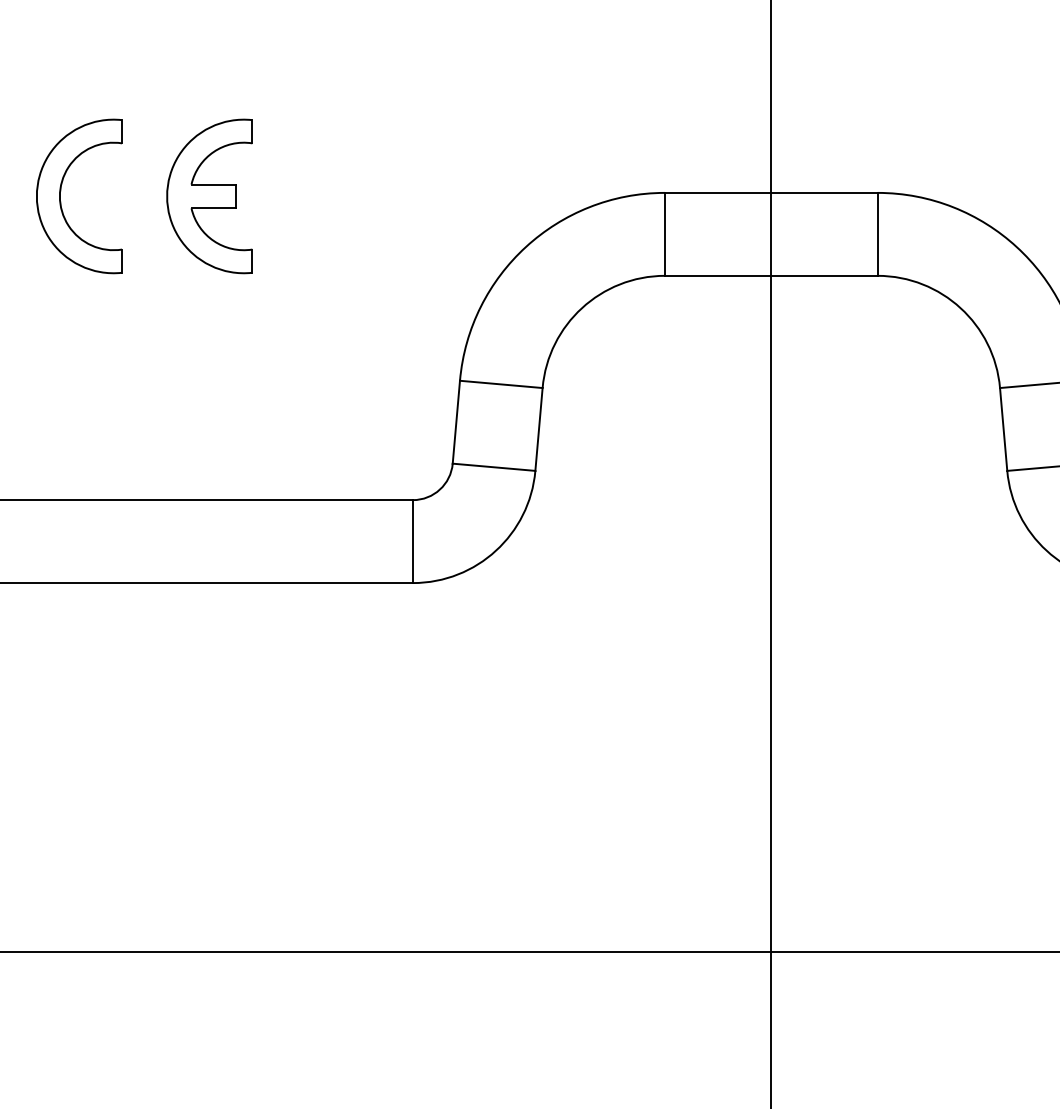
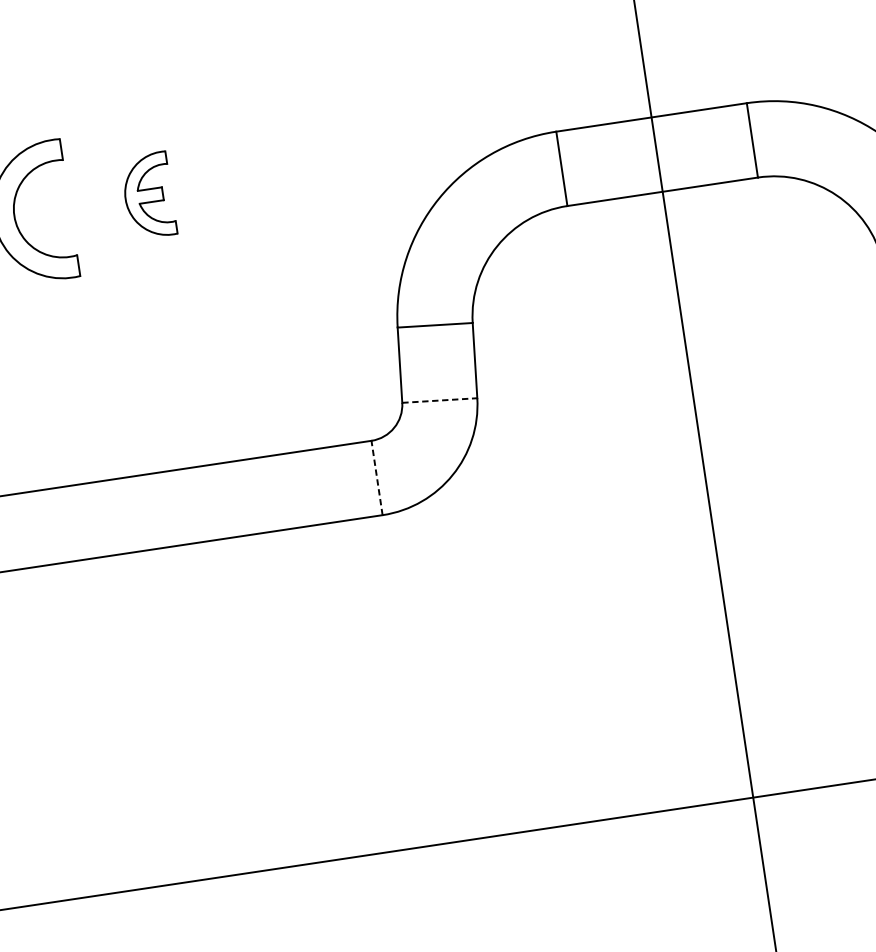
part: (209, 196) -> (148, 195), size x0.6
line: (494, 467) -> (440, 400), solid -> dashed
line: (412, 541) -> (376, 477), solid -> dashed

